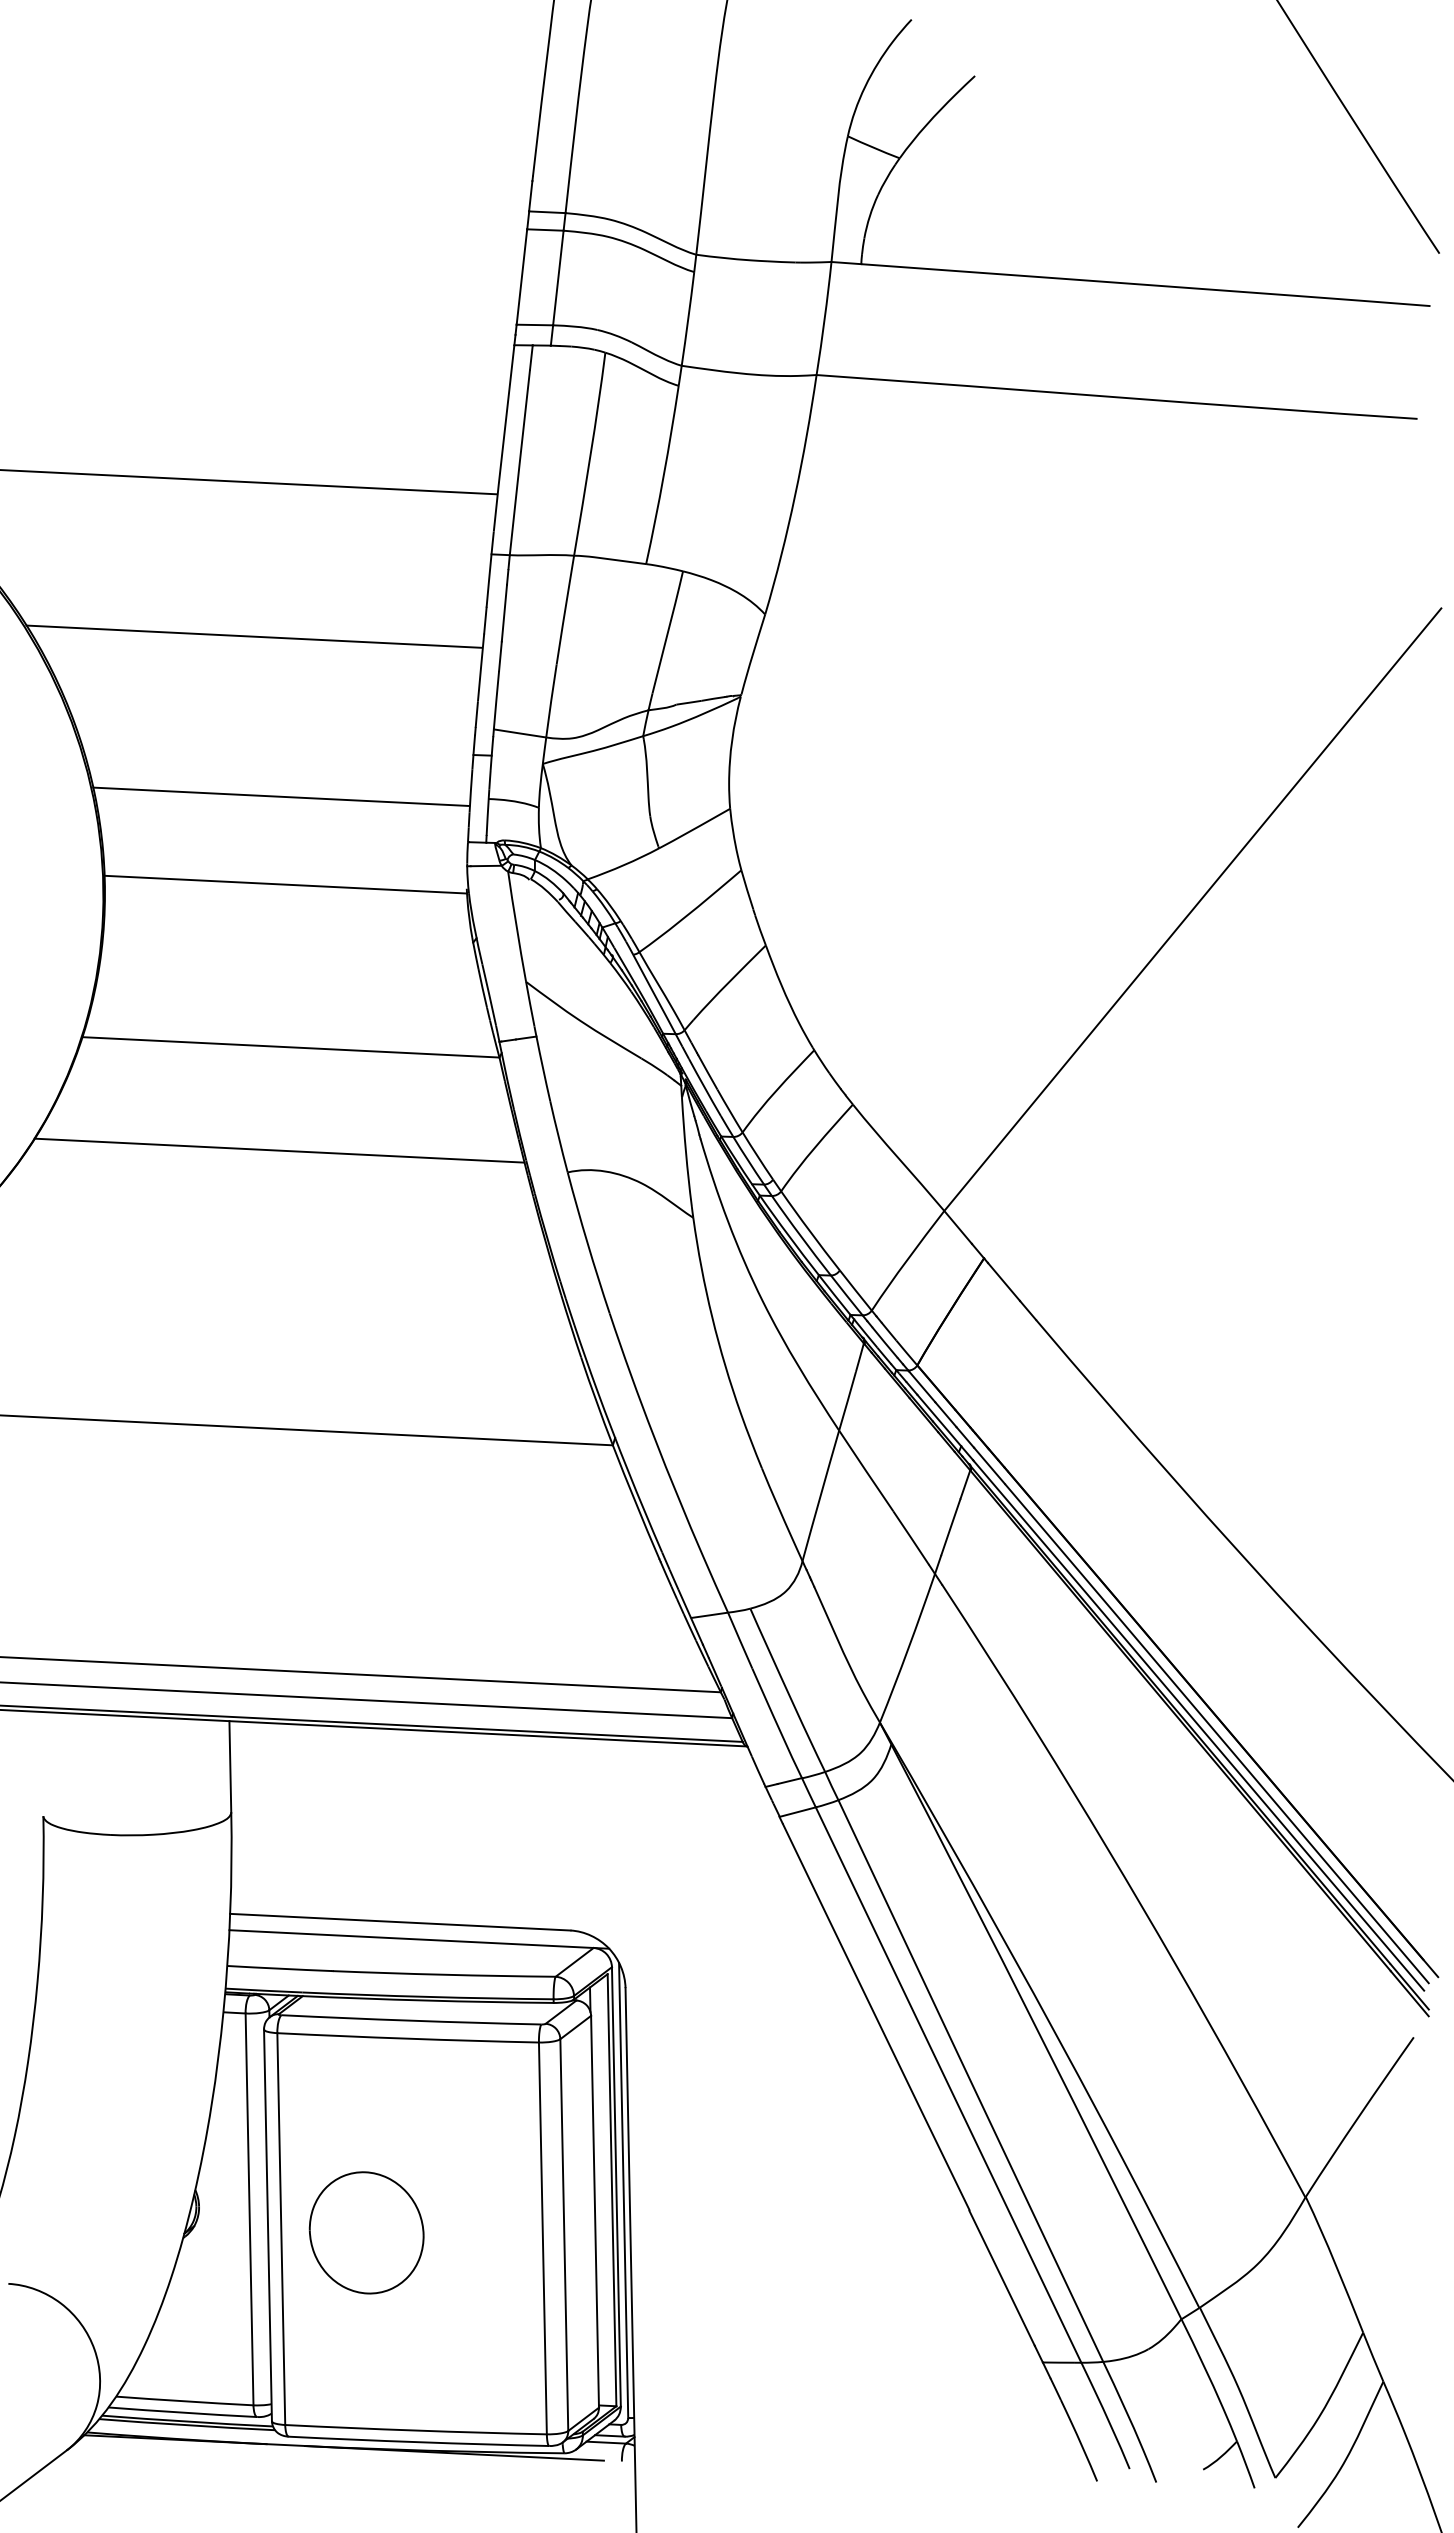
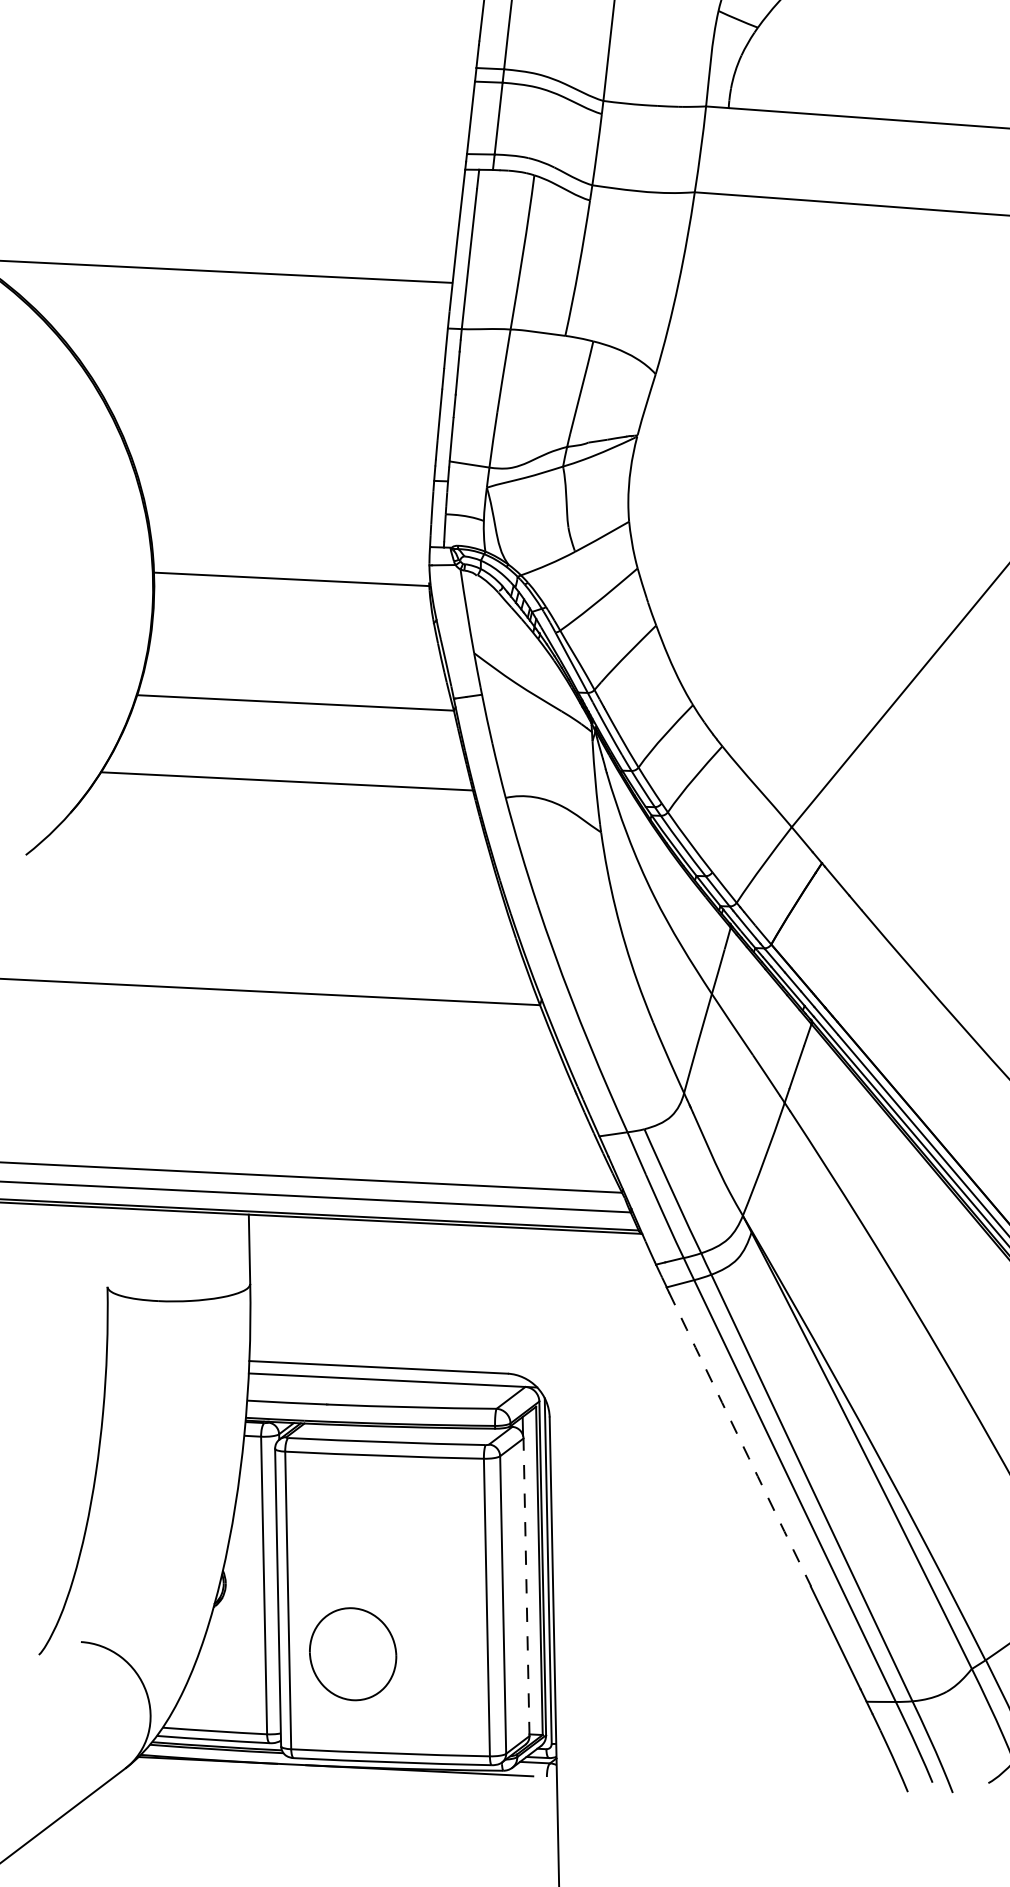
line: (253, 636) -> (267, 390), removed
line: (281, 796) -> (288, 512), removed
arc: (876, 2017) -> (740, 1439), solid -> dashed
line: (595, 2211) -> (526, 1587), solid -> dashed
part: (366, 2232) -> (352, 1653), moved

